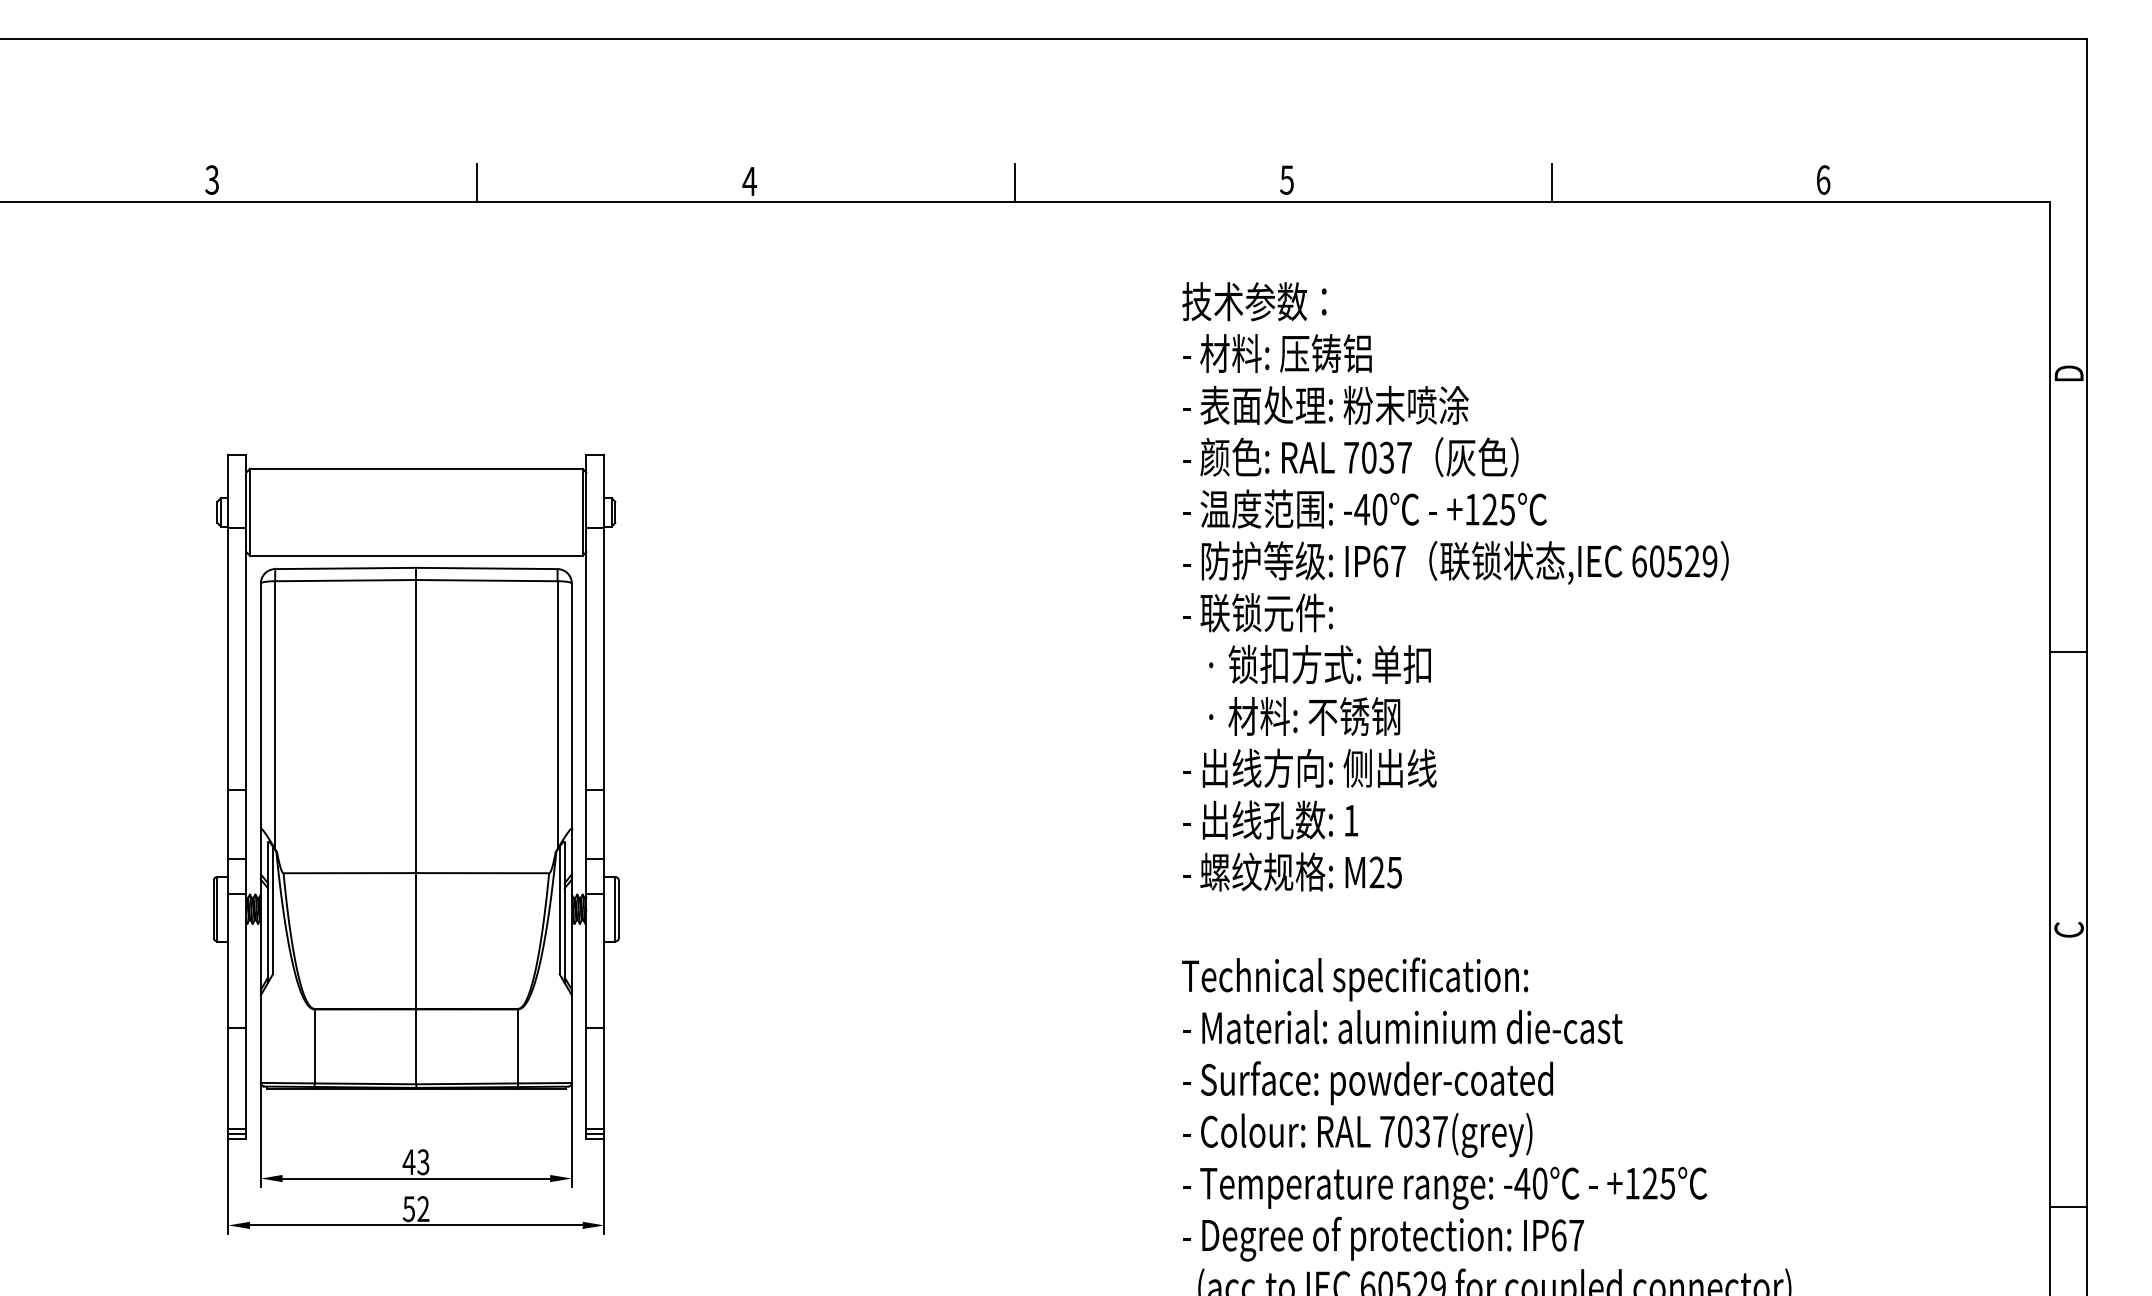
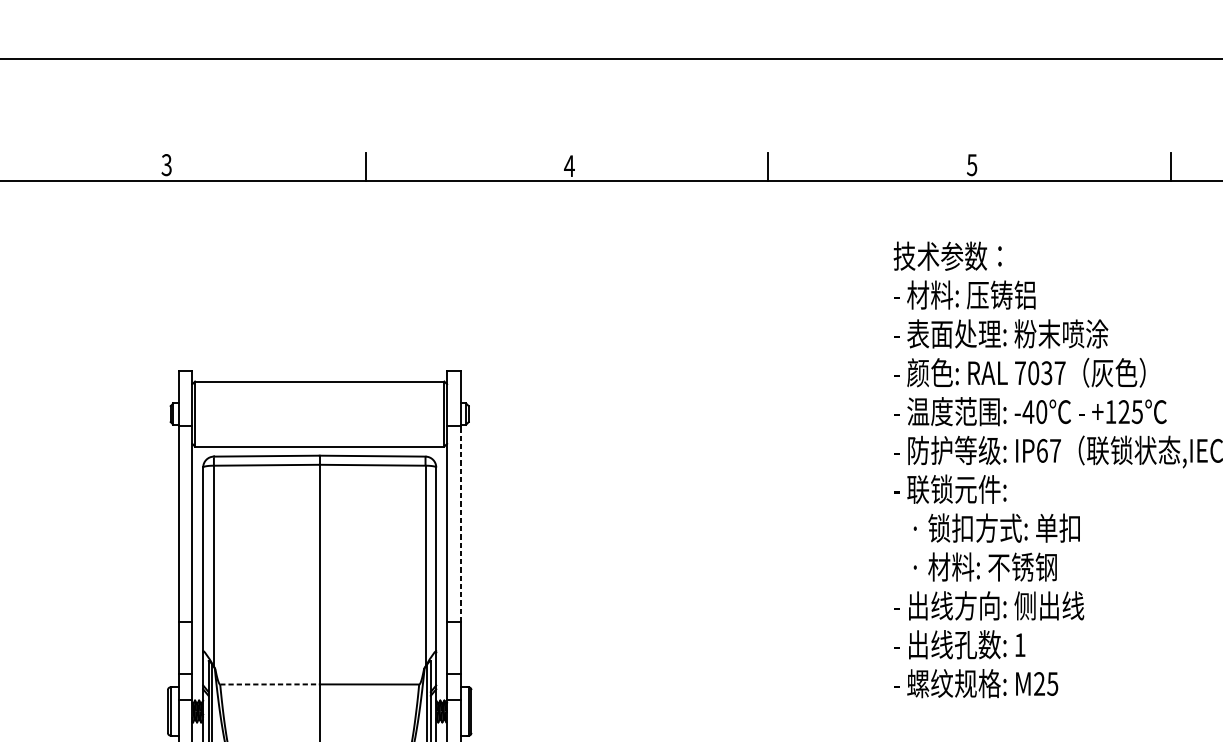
line: (604, 659) -> (460, 524), solid -> dashed
line: (350, 873) -> (270, 684), solid -> dashed

